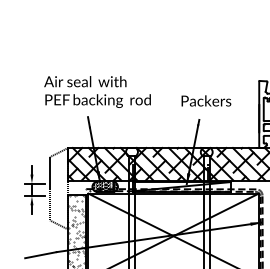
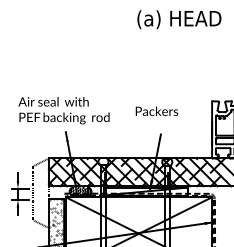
text: (96, 91) -> (63, 110), moved
text: (205, 100) -> (156, 110), moved

